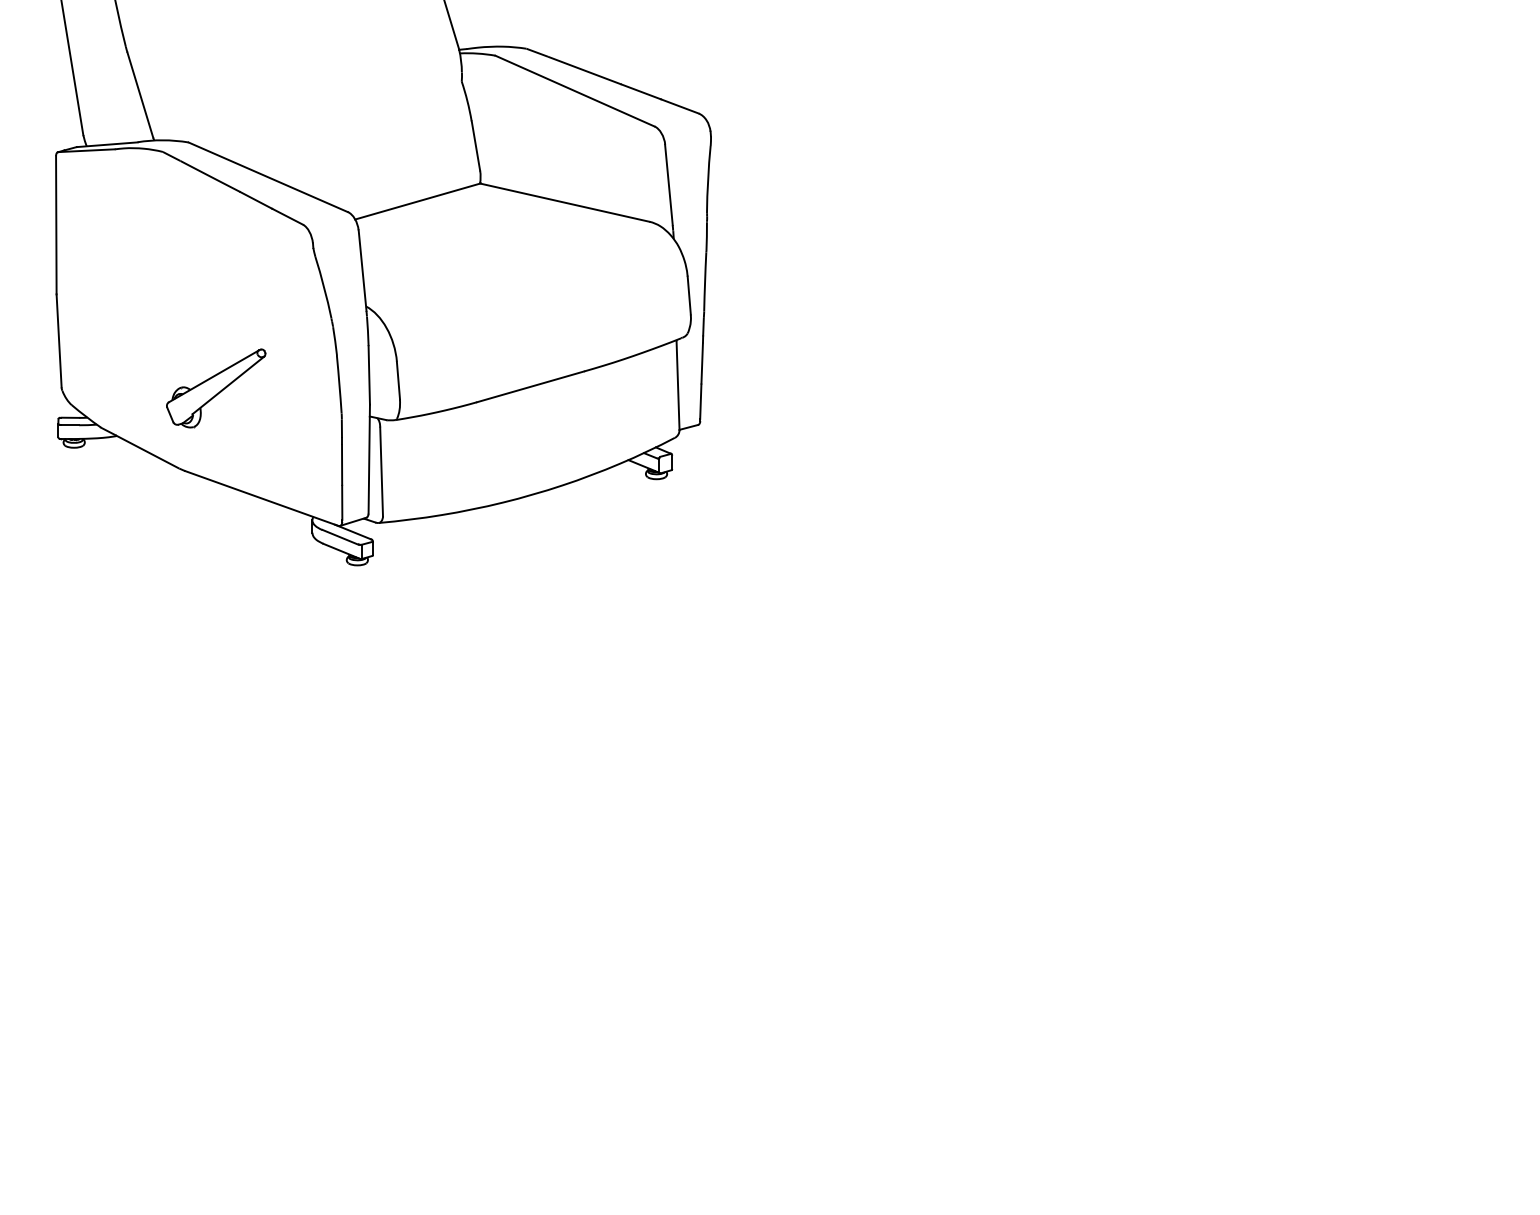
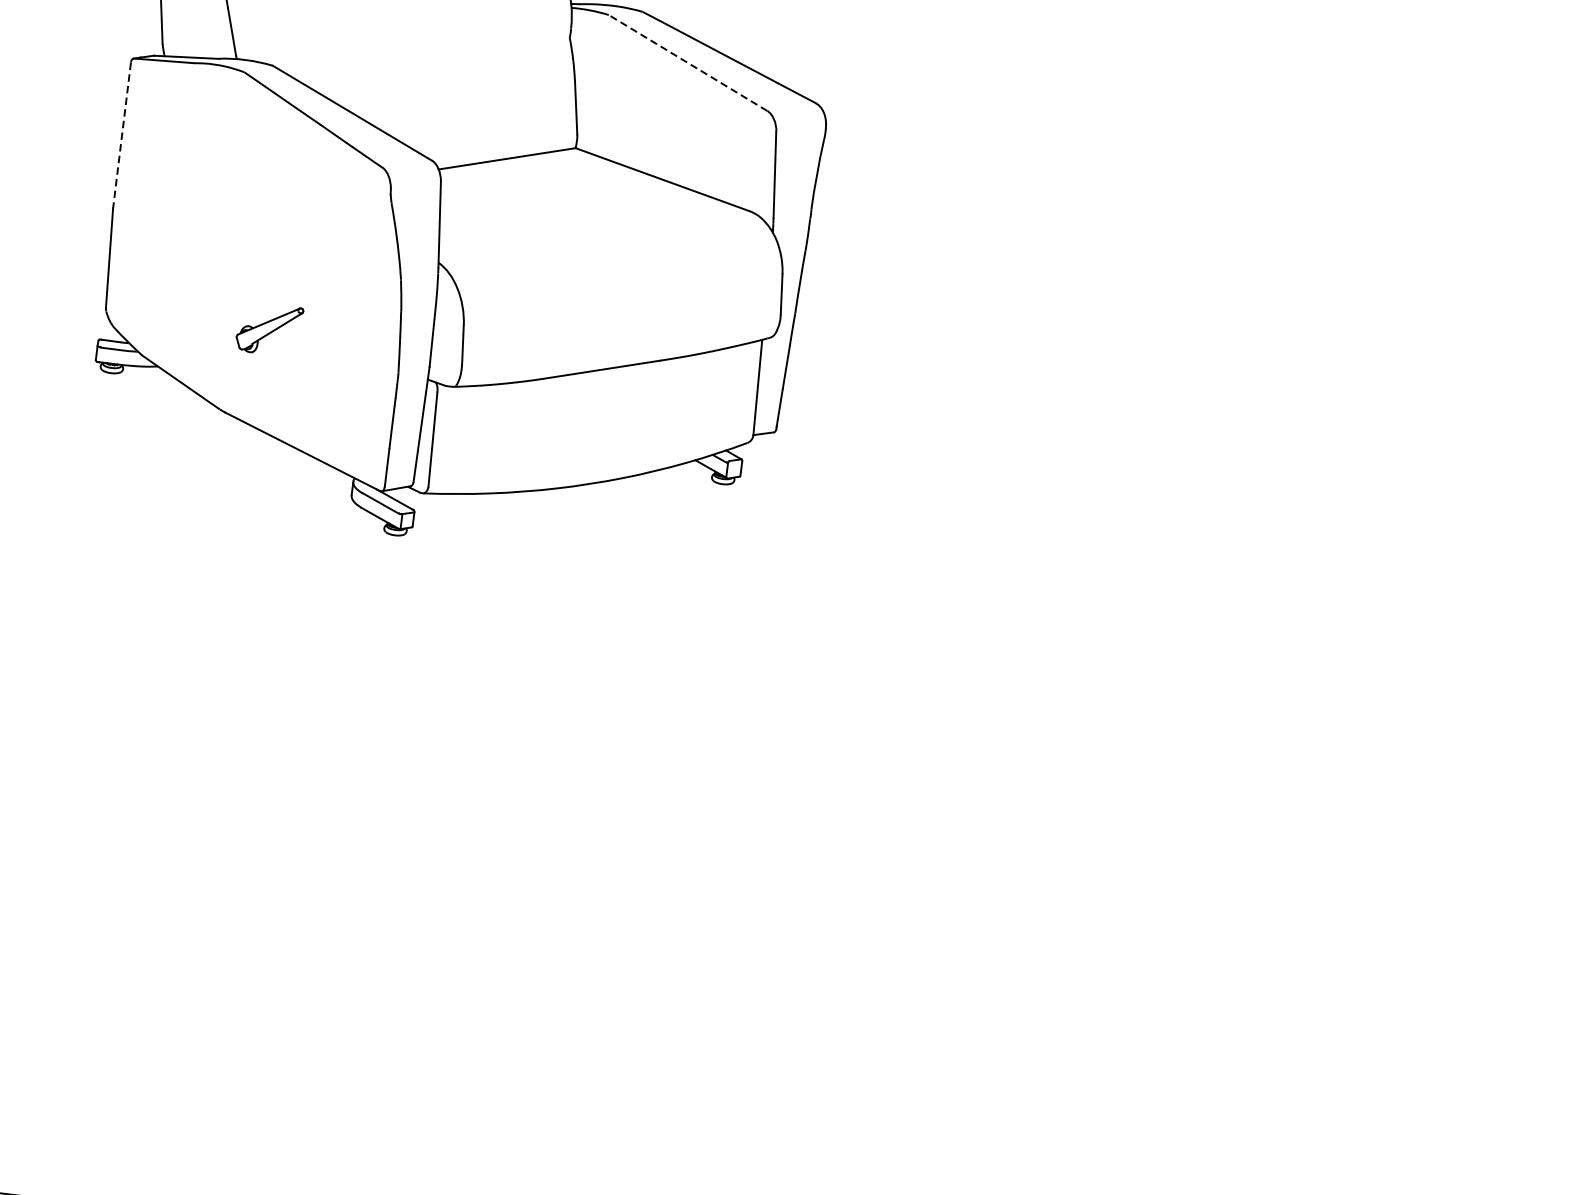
line: (574, 91) -> (687, 63), solid -> dashed
line: (56, 225) -> (122, 135), solid -> dashed
part: (216, 388) -> (269, 329), size x0.6

